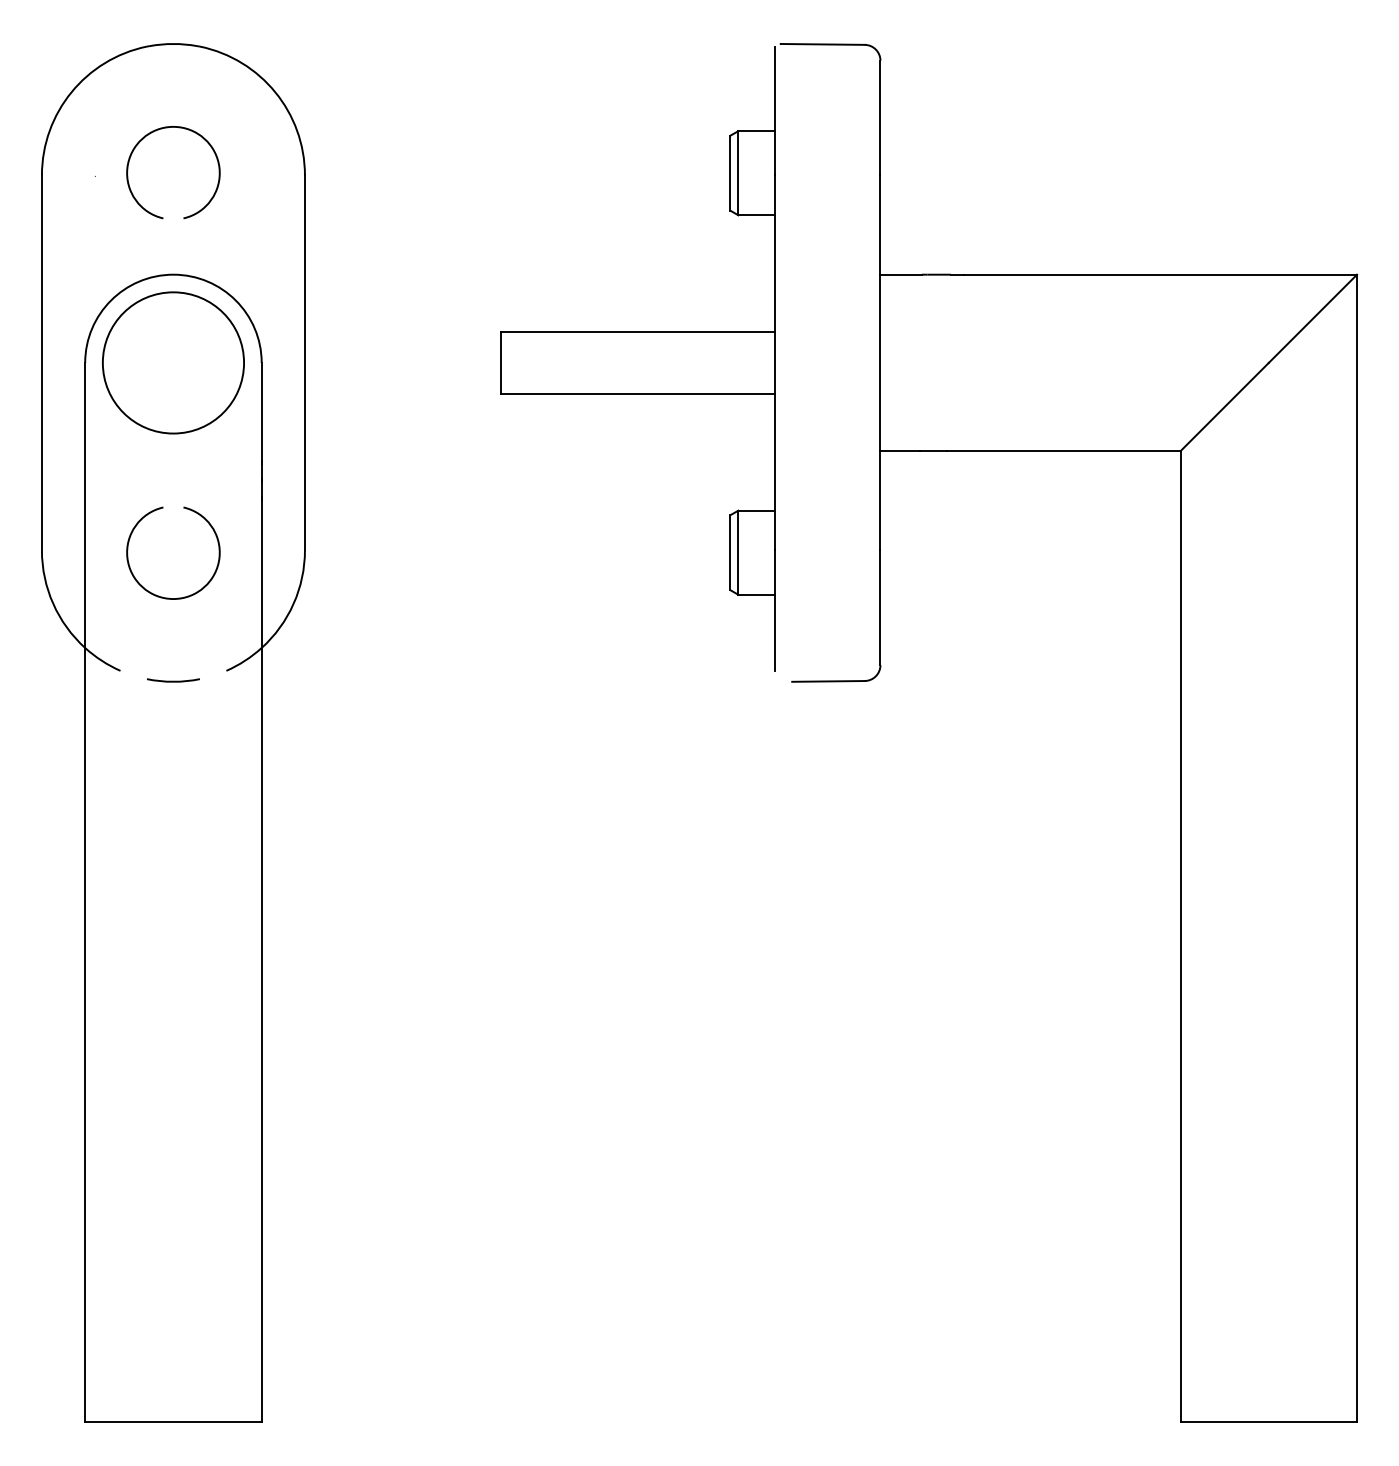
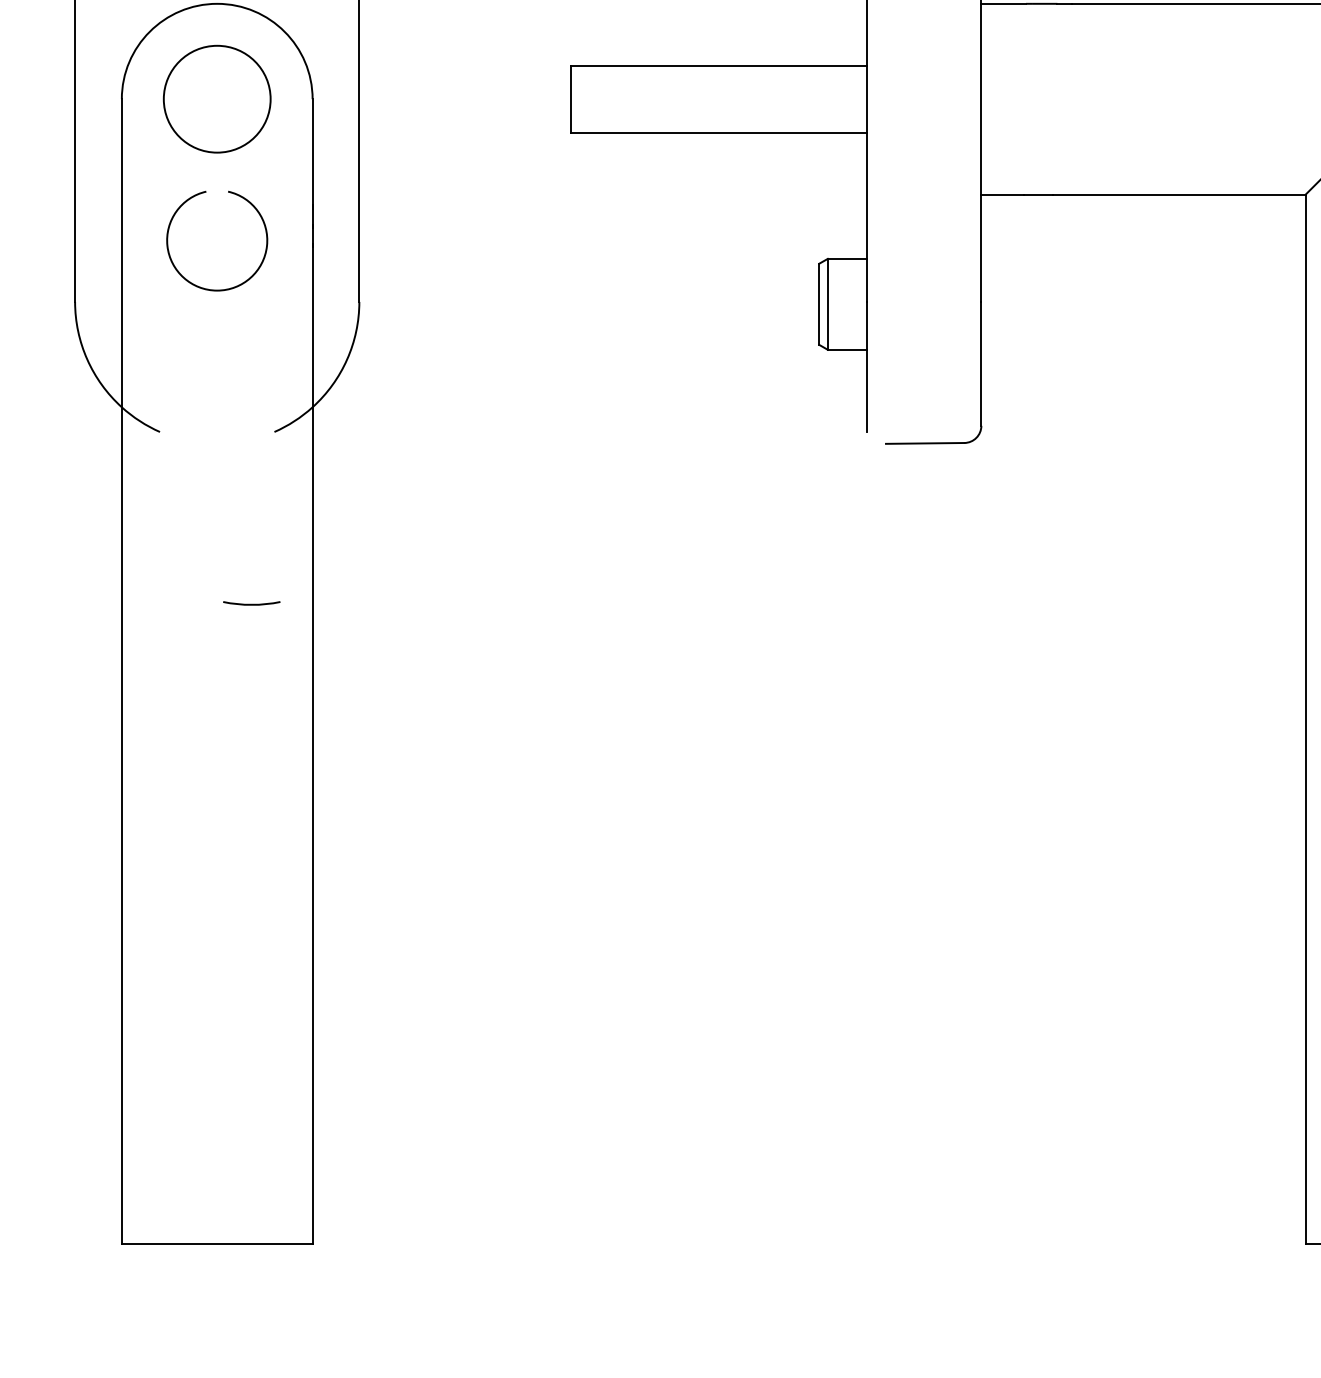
circle: (173, 362) -> (217, 98), size x0.7
arc: (201, 517) -> (247, 202), moved
part: (173, 680) -> (251, 603), moved

